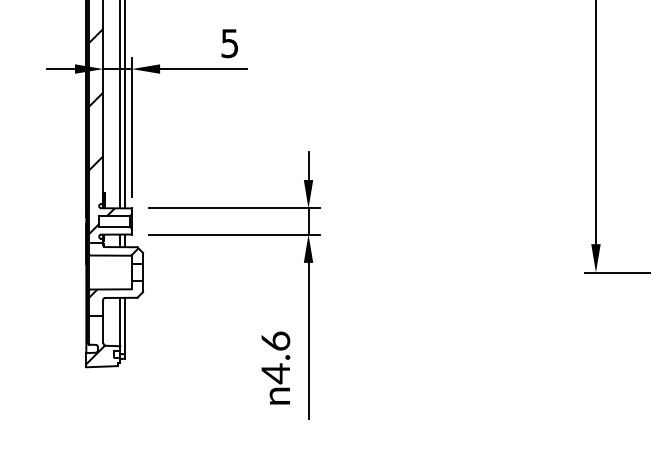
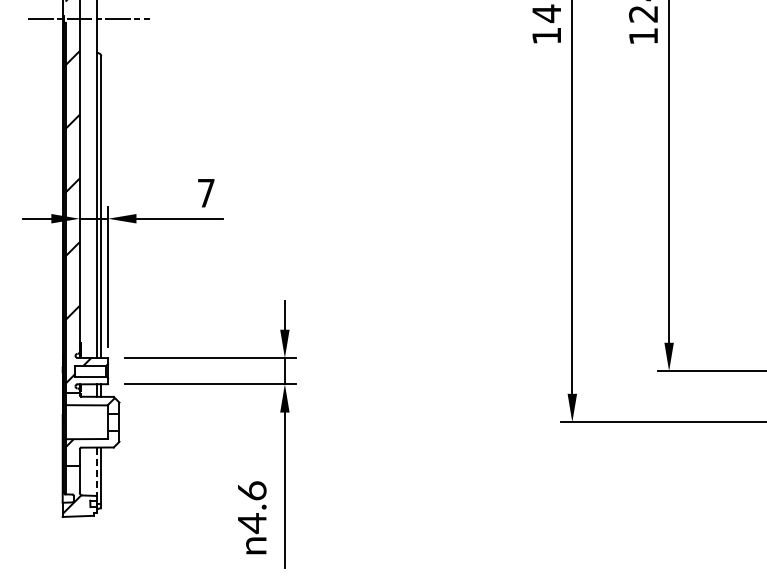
text: (230, 43) -> (206, 193), 5 -> 7
line: (120, 322) -> (96, 472), solid -> dashed

